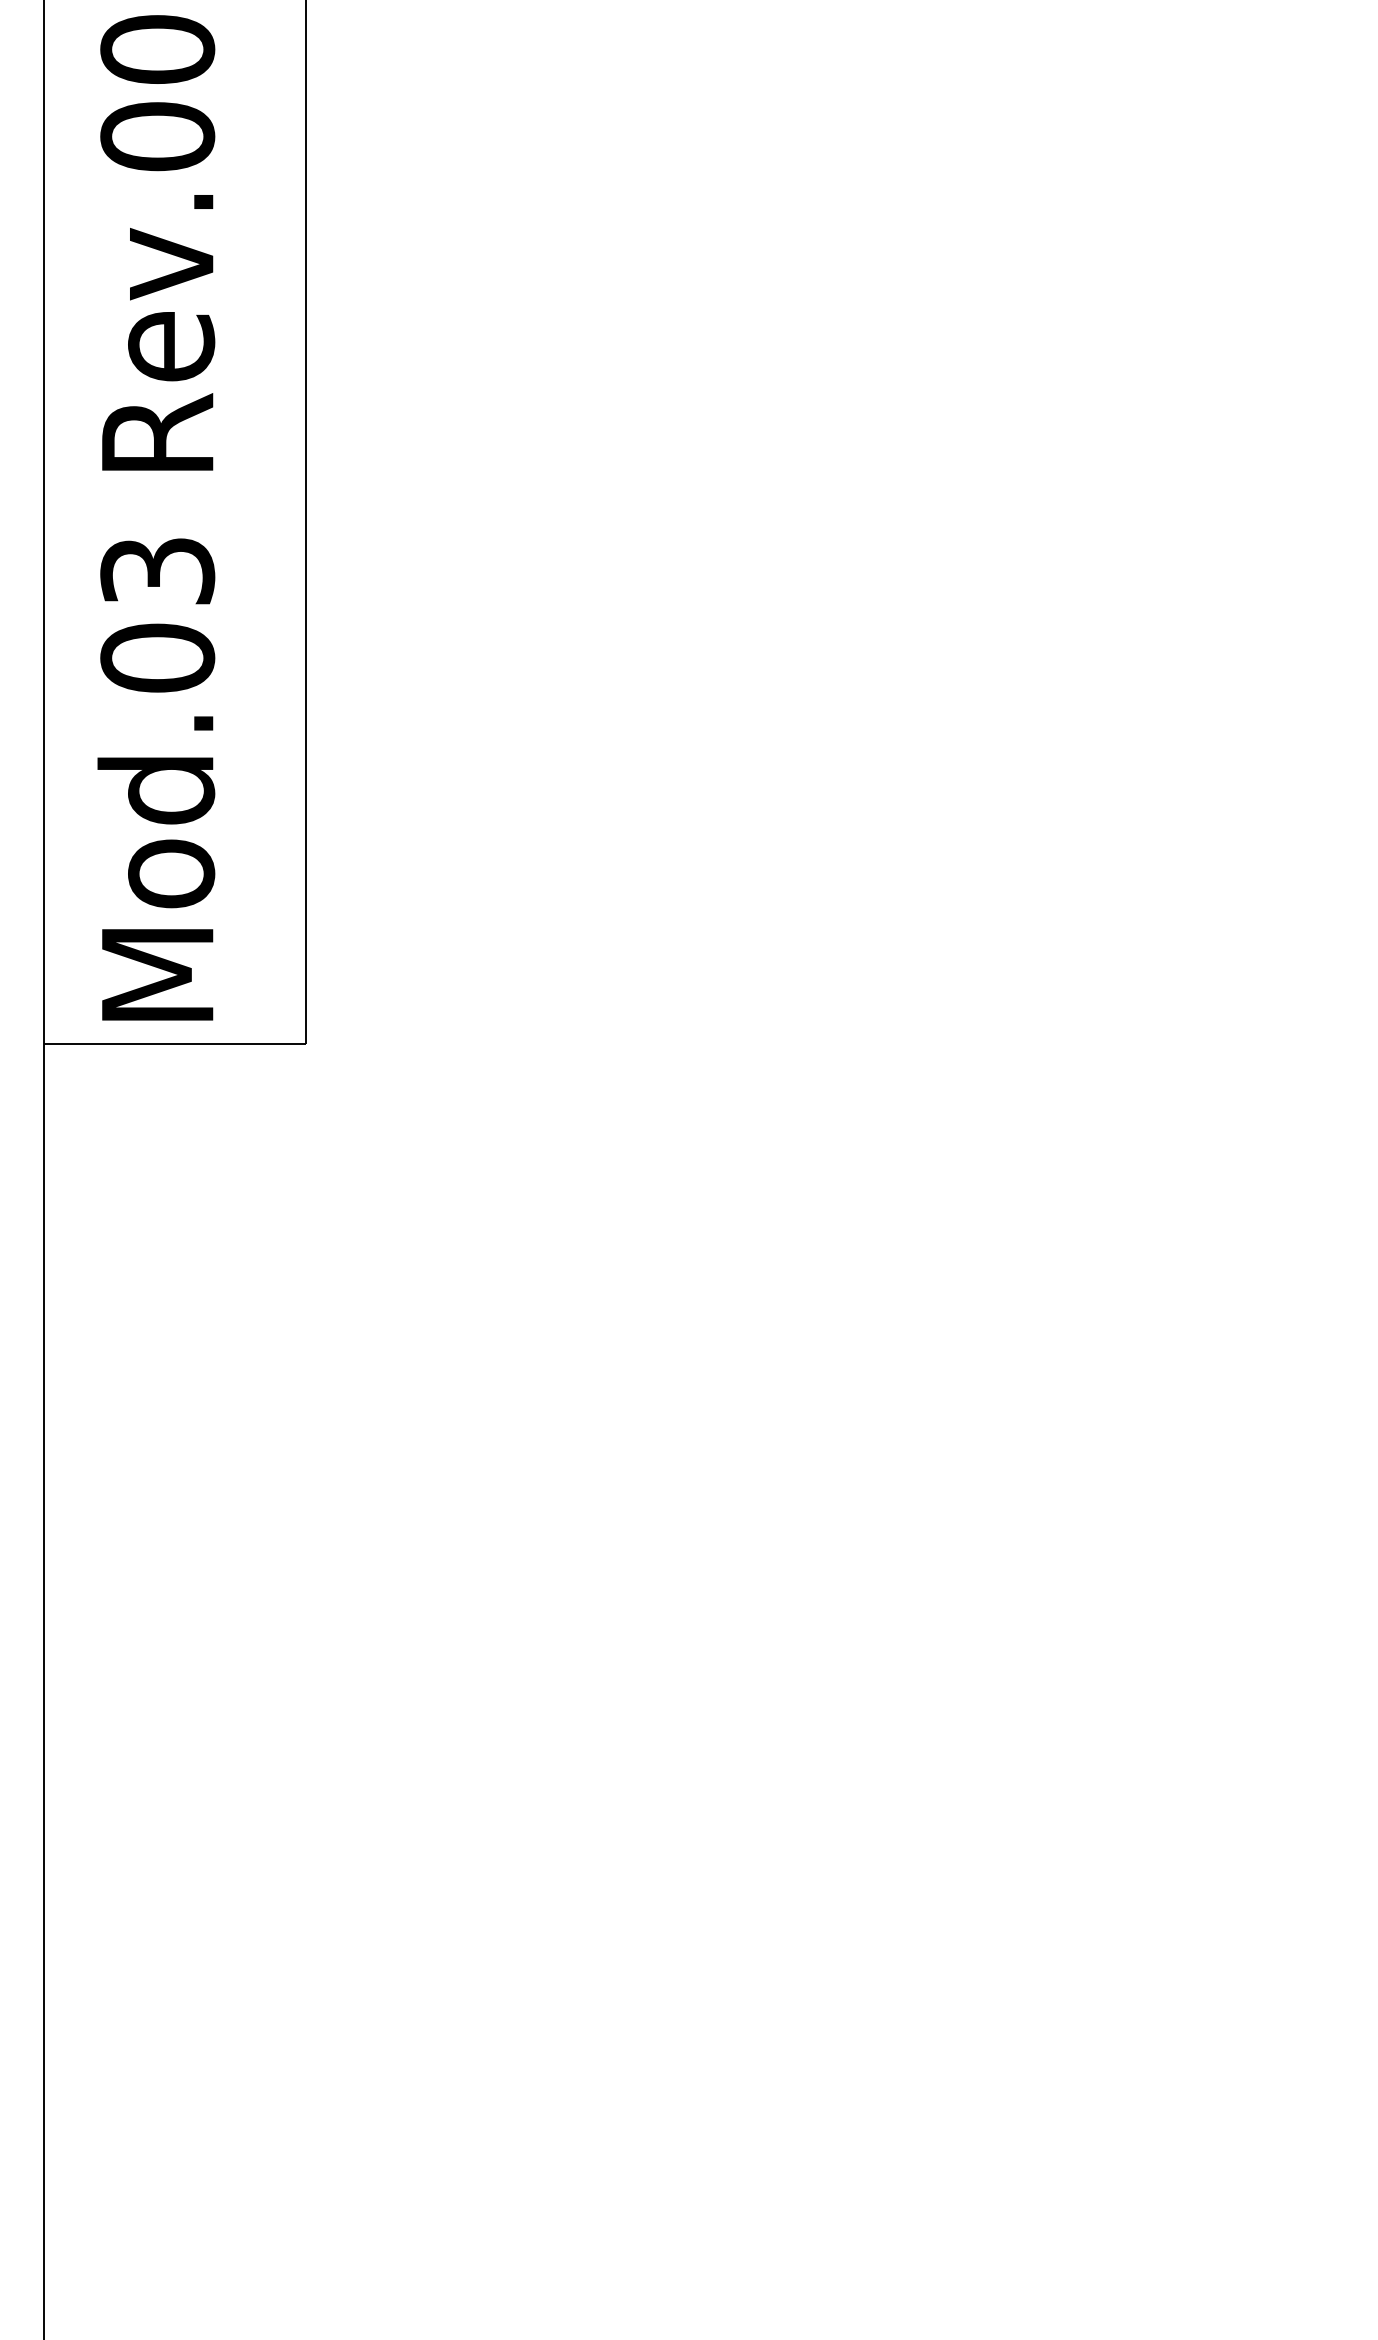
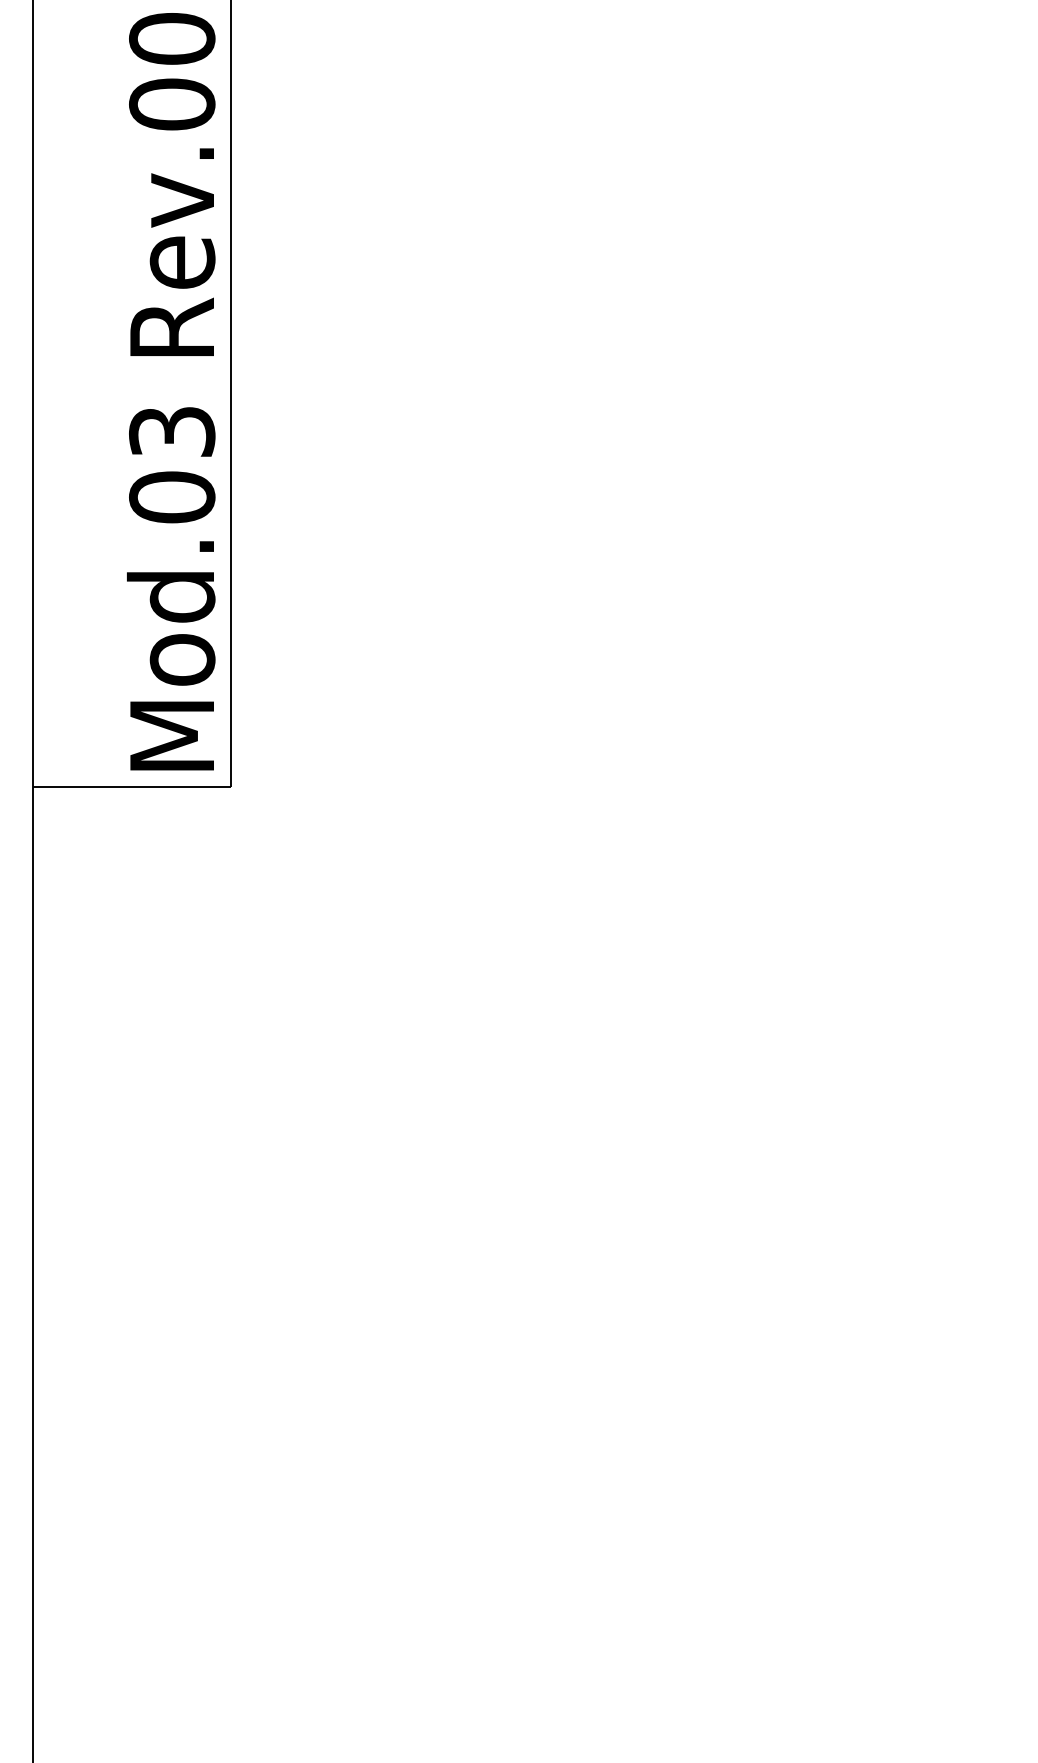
text: (156, 517) -> (171, 391), moved

